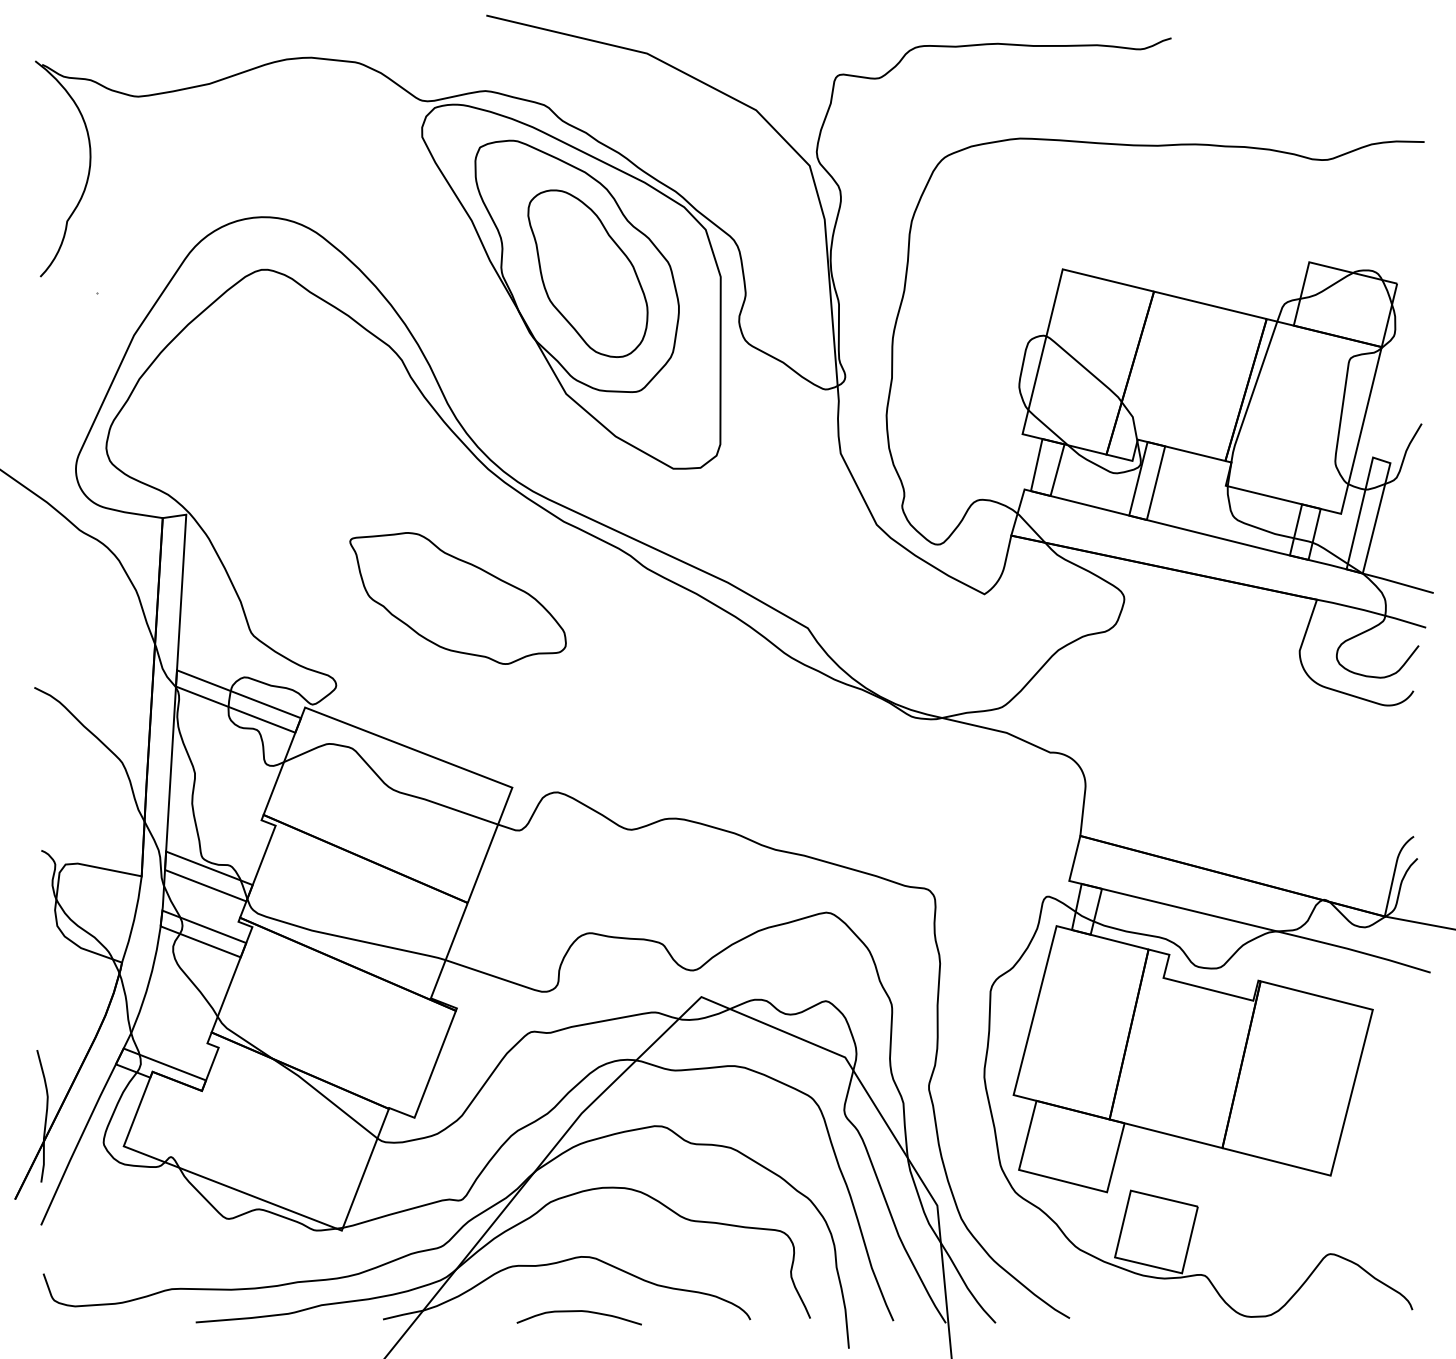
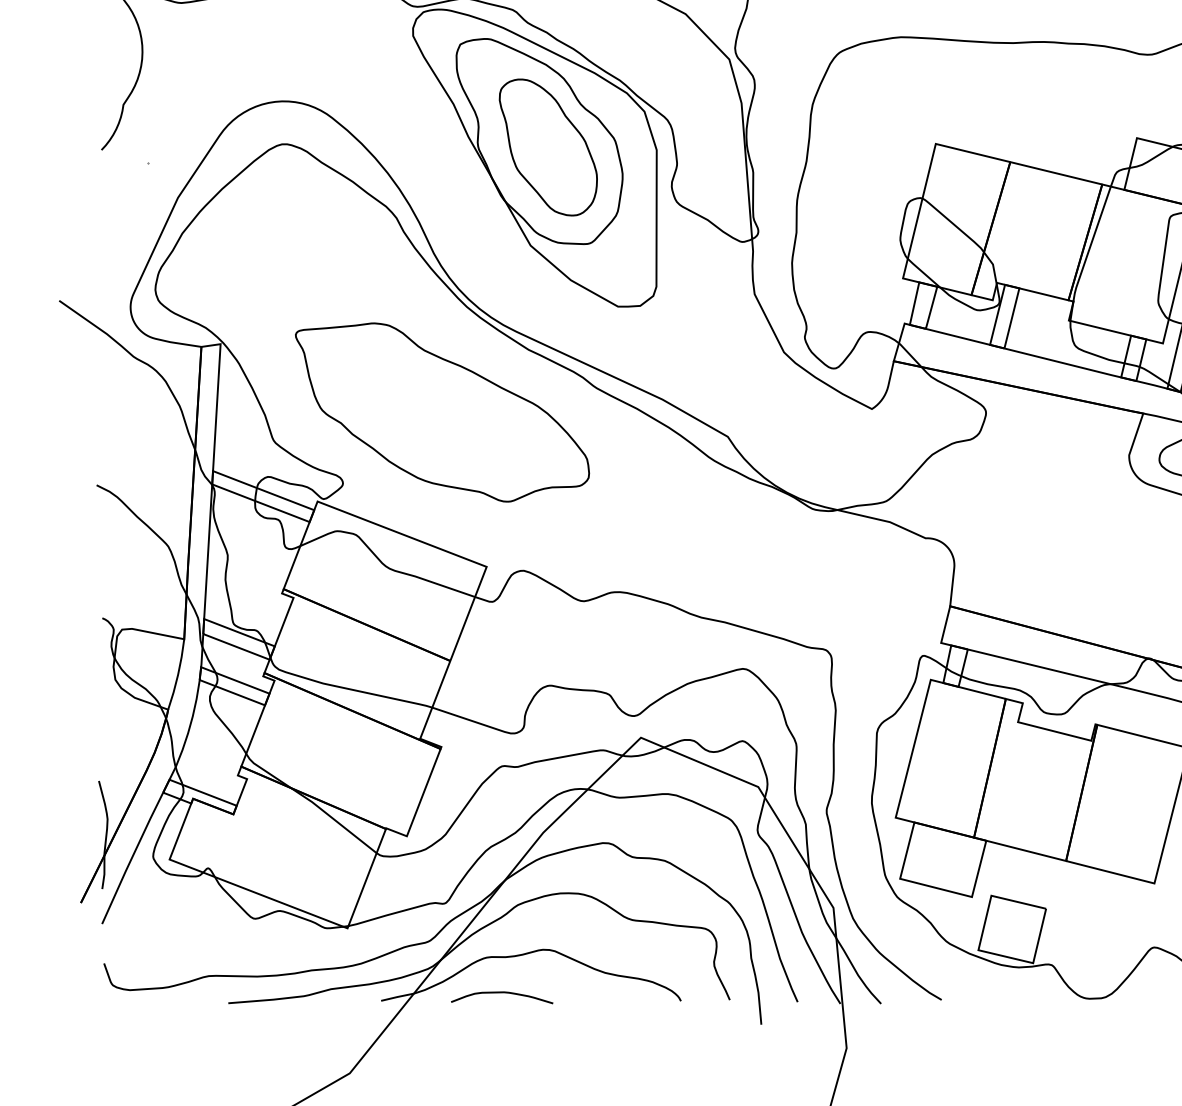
part: (457, 598) -> (441, 412), size x1.67
curve: (575, 1312) -> (499, 993), moved

